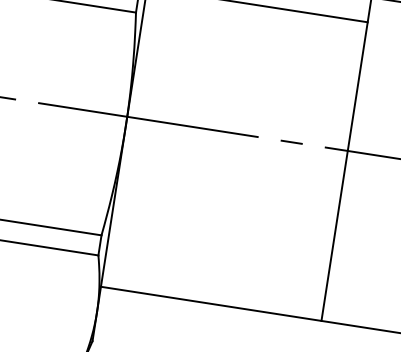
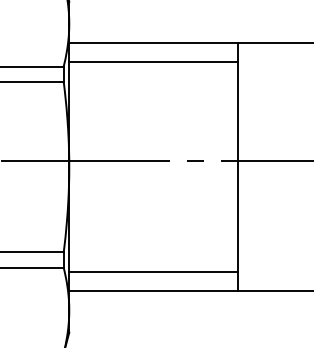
line: (214, 279) -> (153, 272), added

